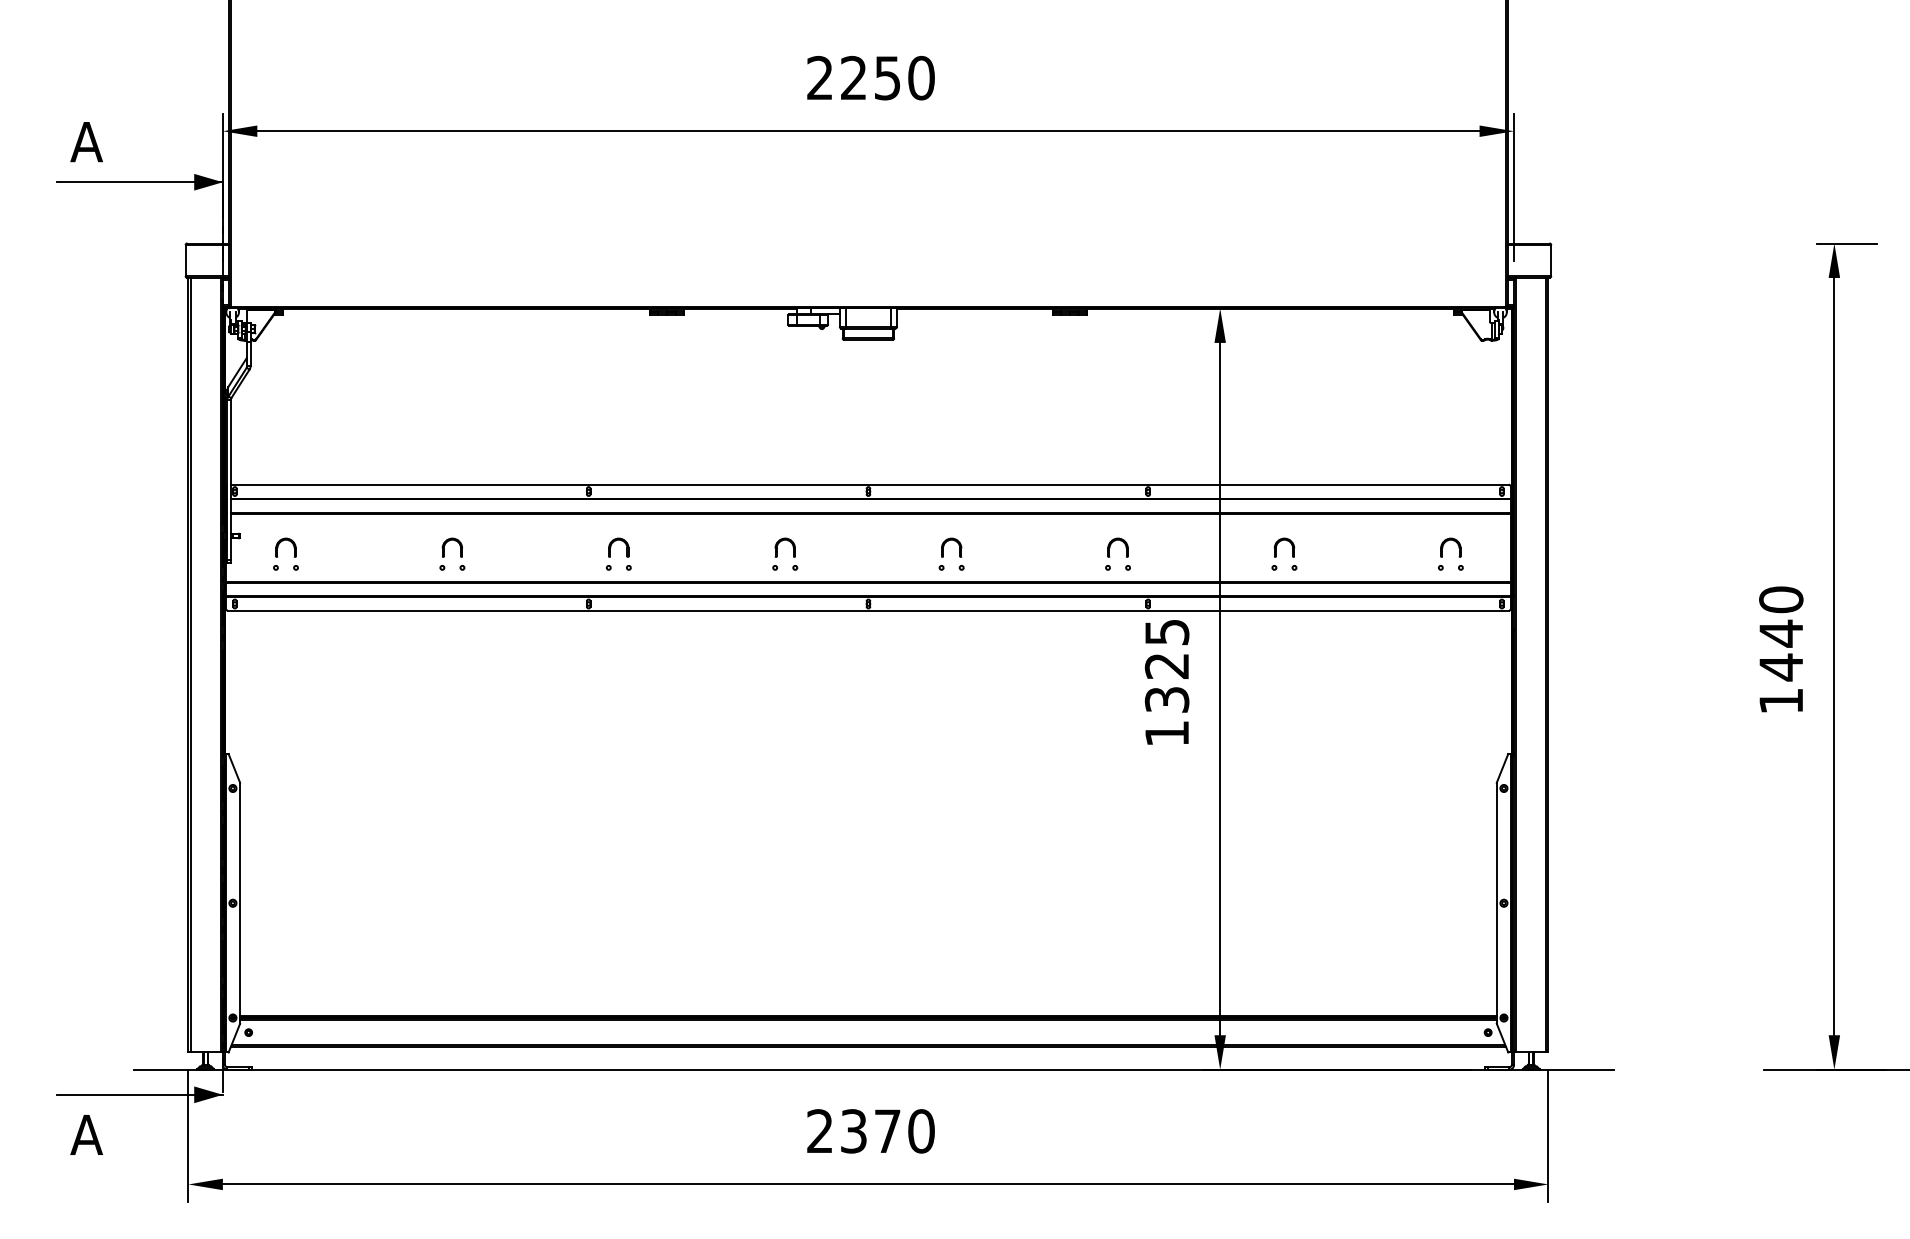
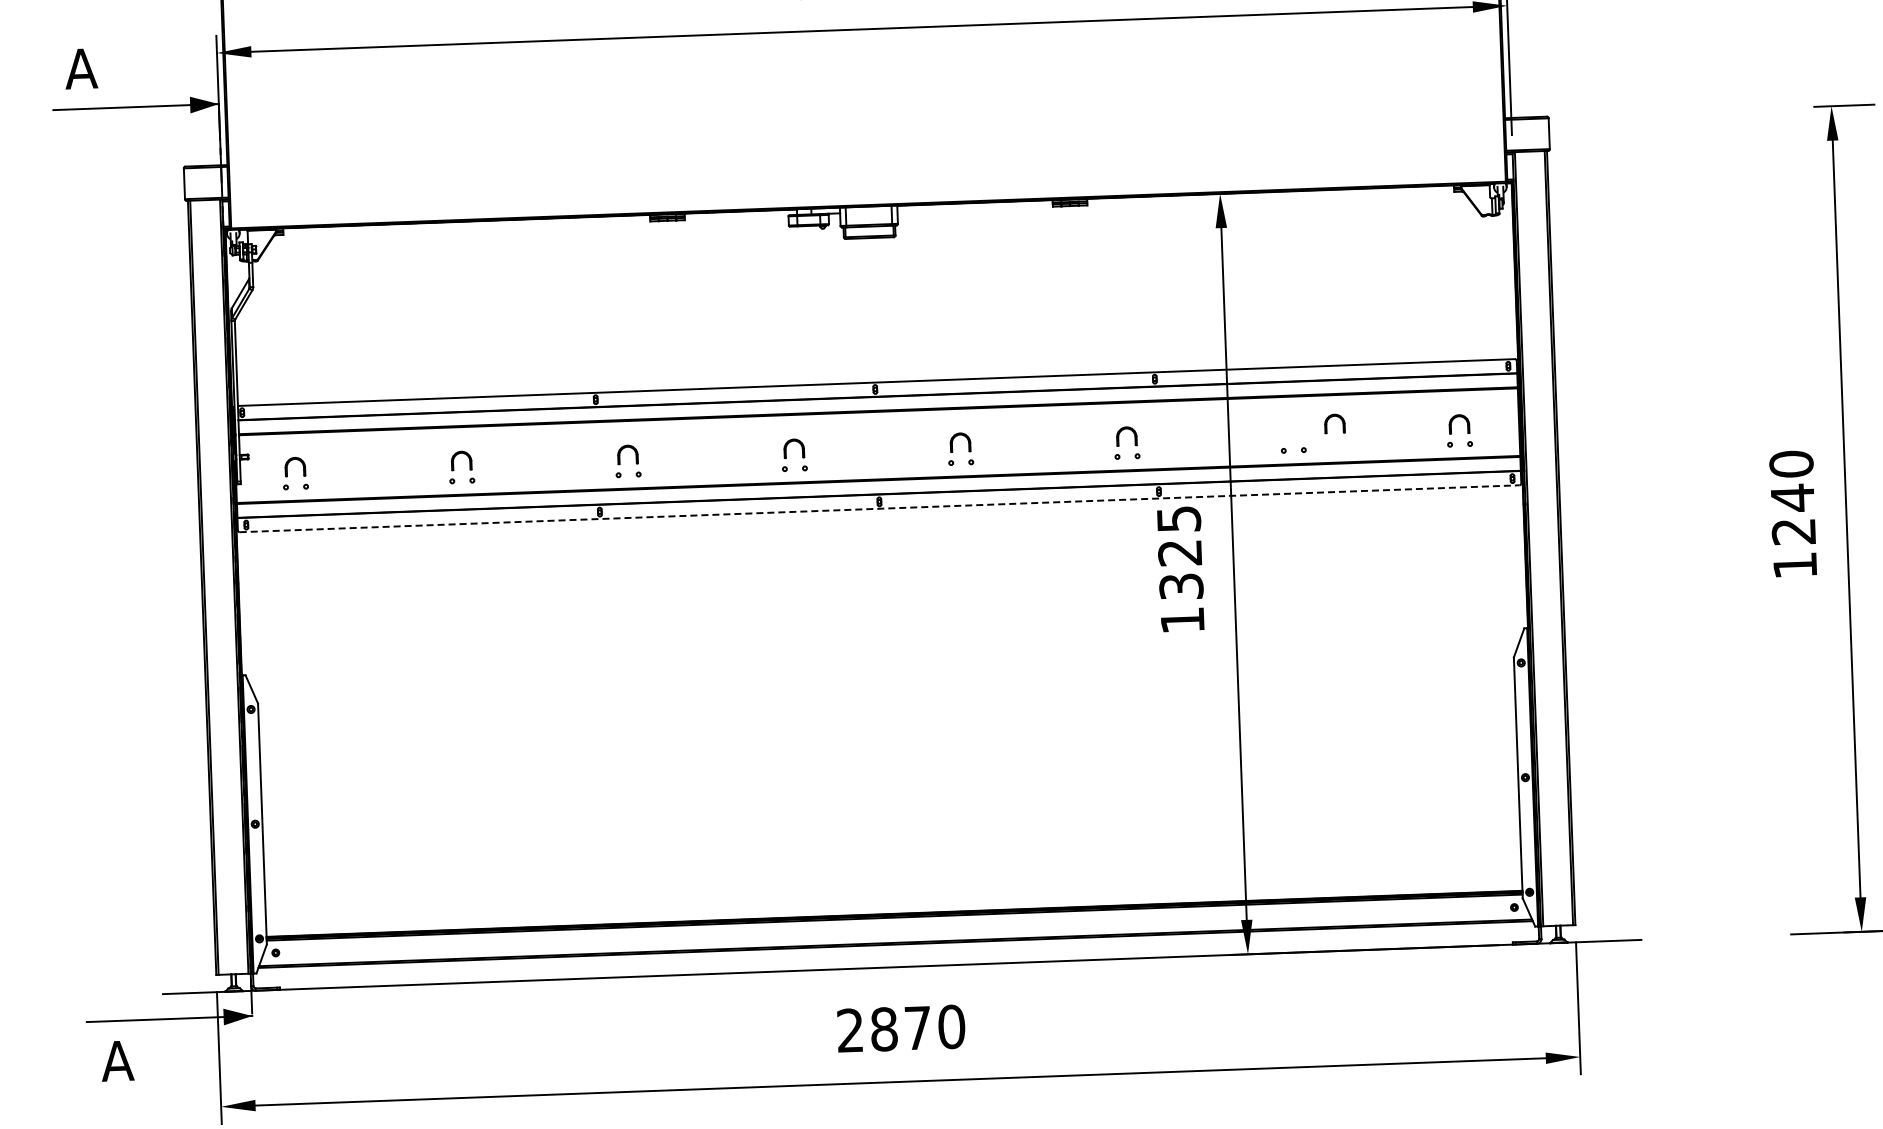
part: (1281, 541) -> (1331, 417), moved
line: (868, 610) -> (879, 508), solid -> dashed
text: (1780, 667) -> (1793, 531), 1440 -> 1240
text: (853, 1131) -> (883, 1029), 2370 -> 2870

